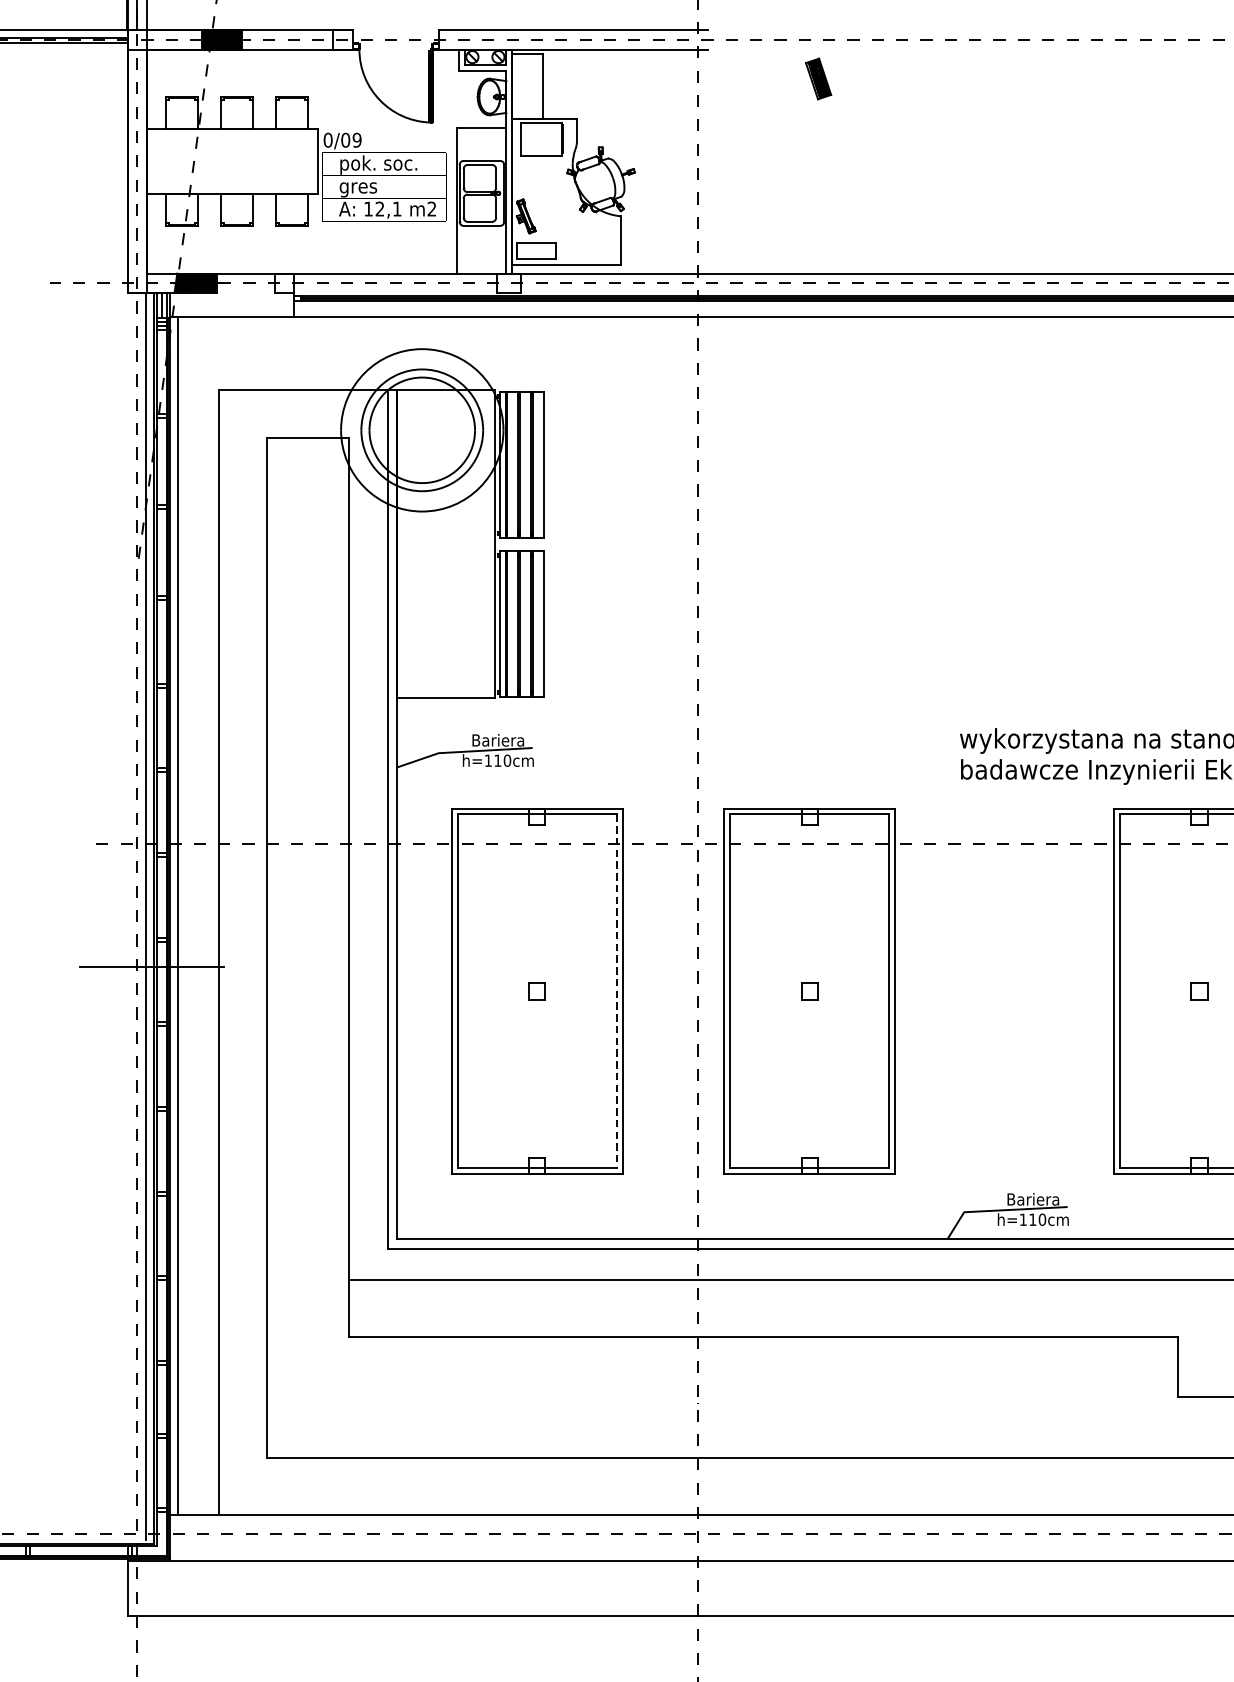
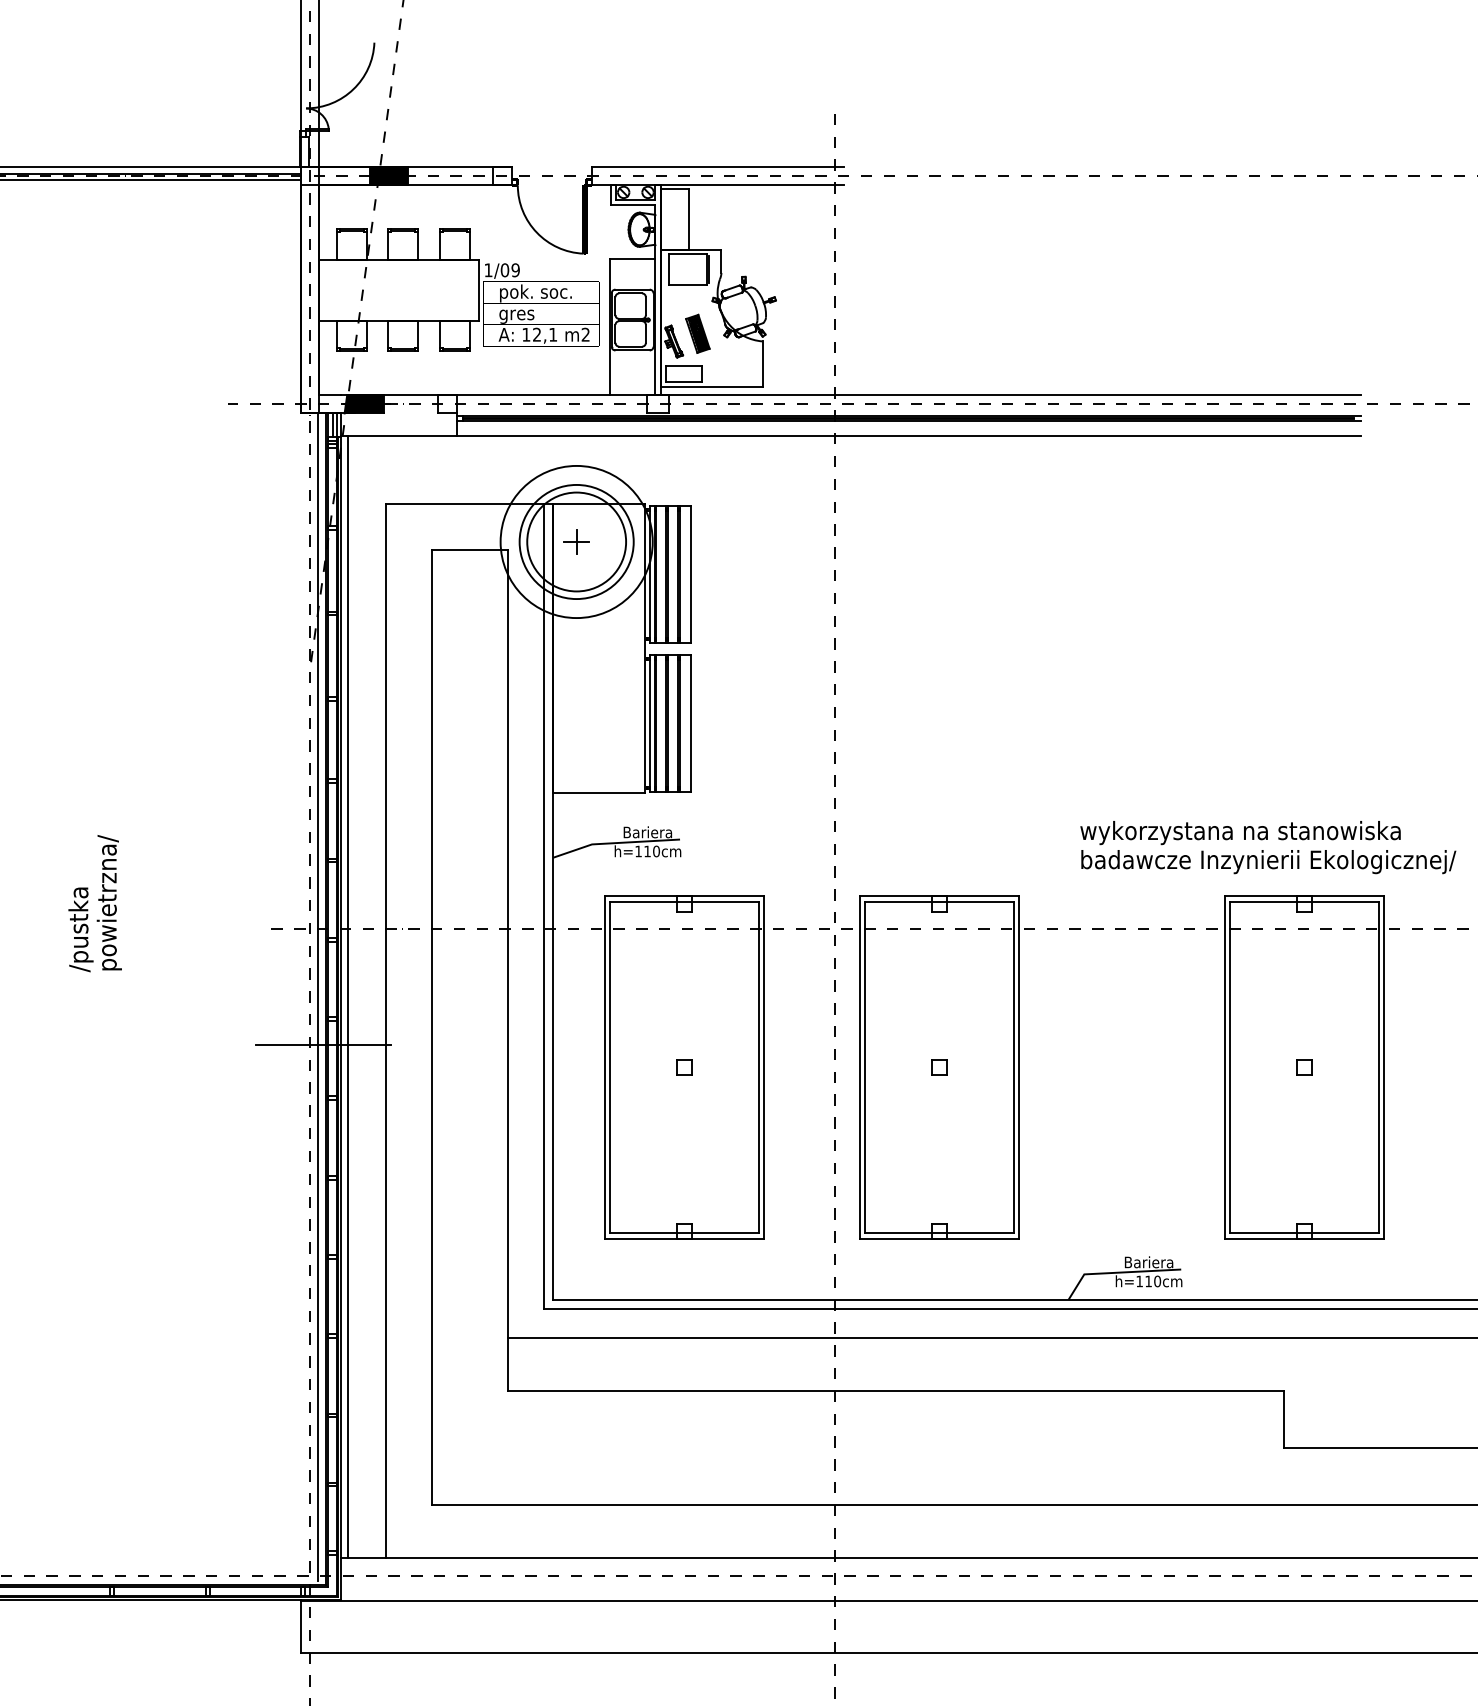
part: (818, 78) -> (697, 333), moved
text: (328, 140) -> (488, 270), 0/09 -> 1/09
part: (422, 429) -> (576, 541), added
line: (617, 991) -> (759, 1067), dashed -> solid

